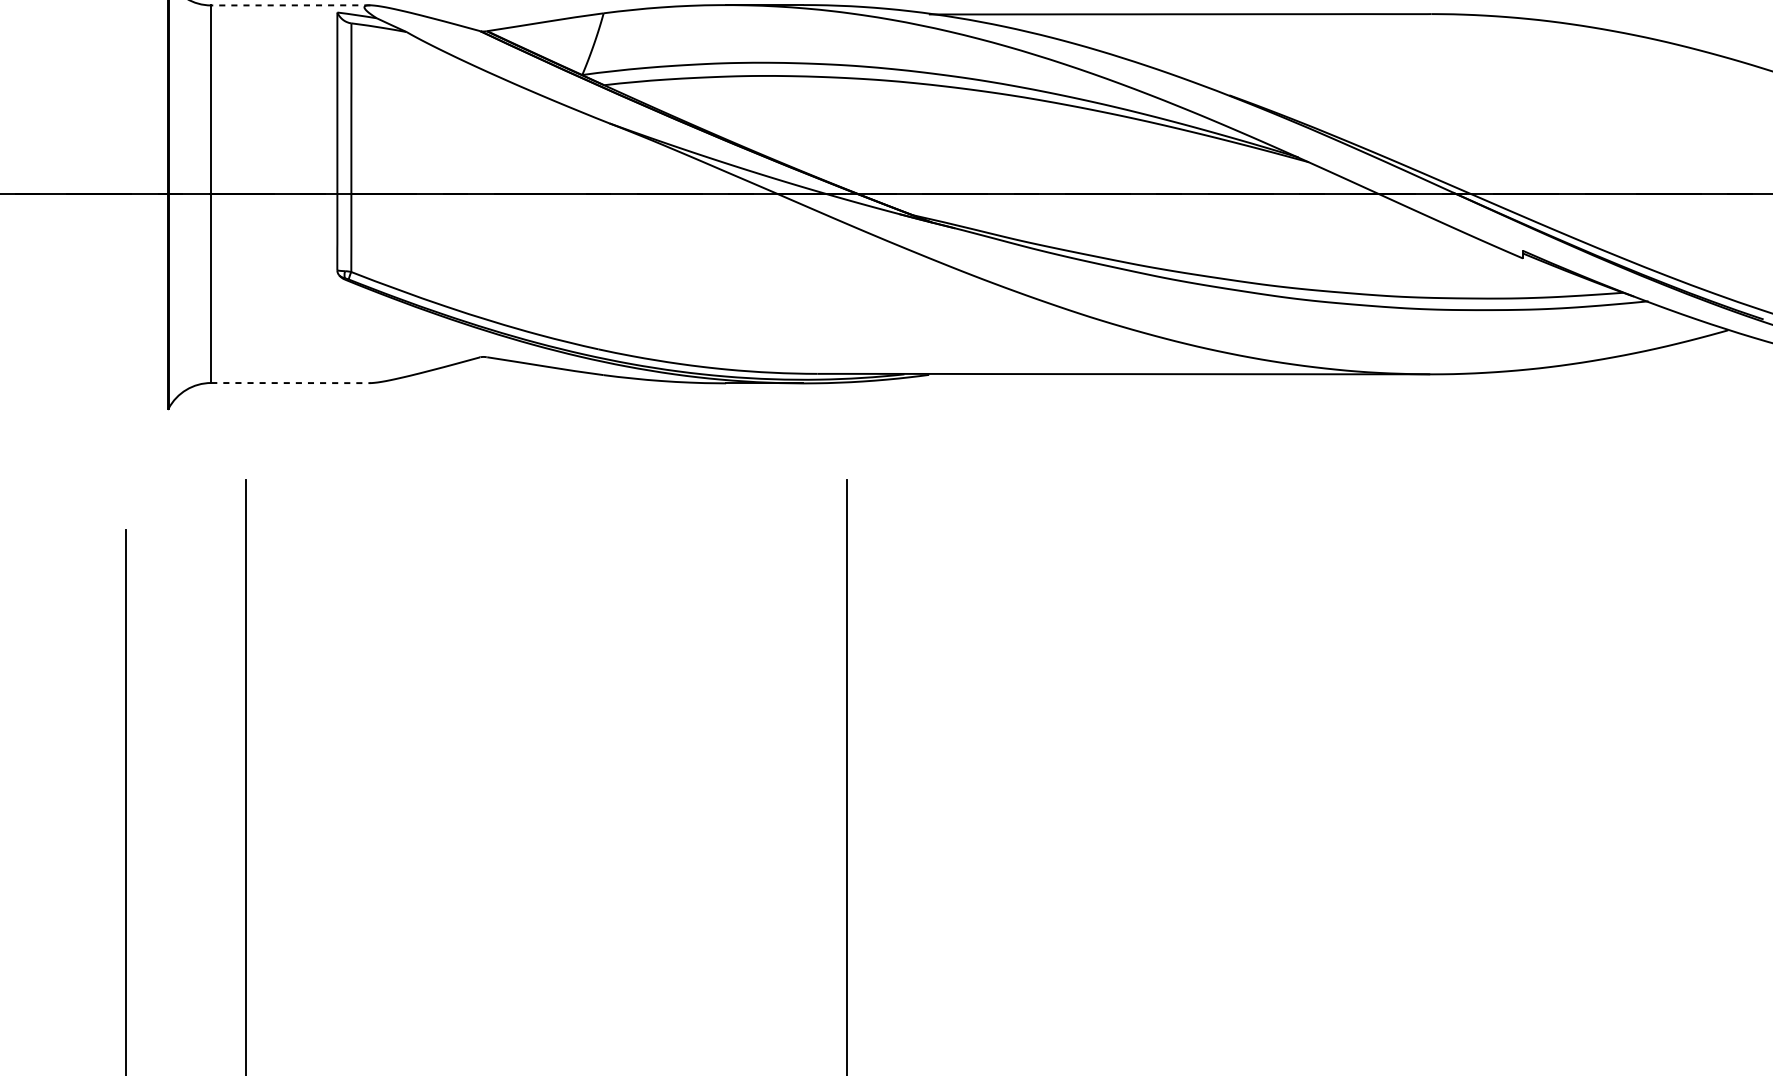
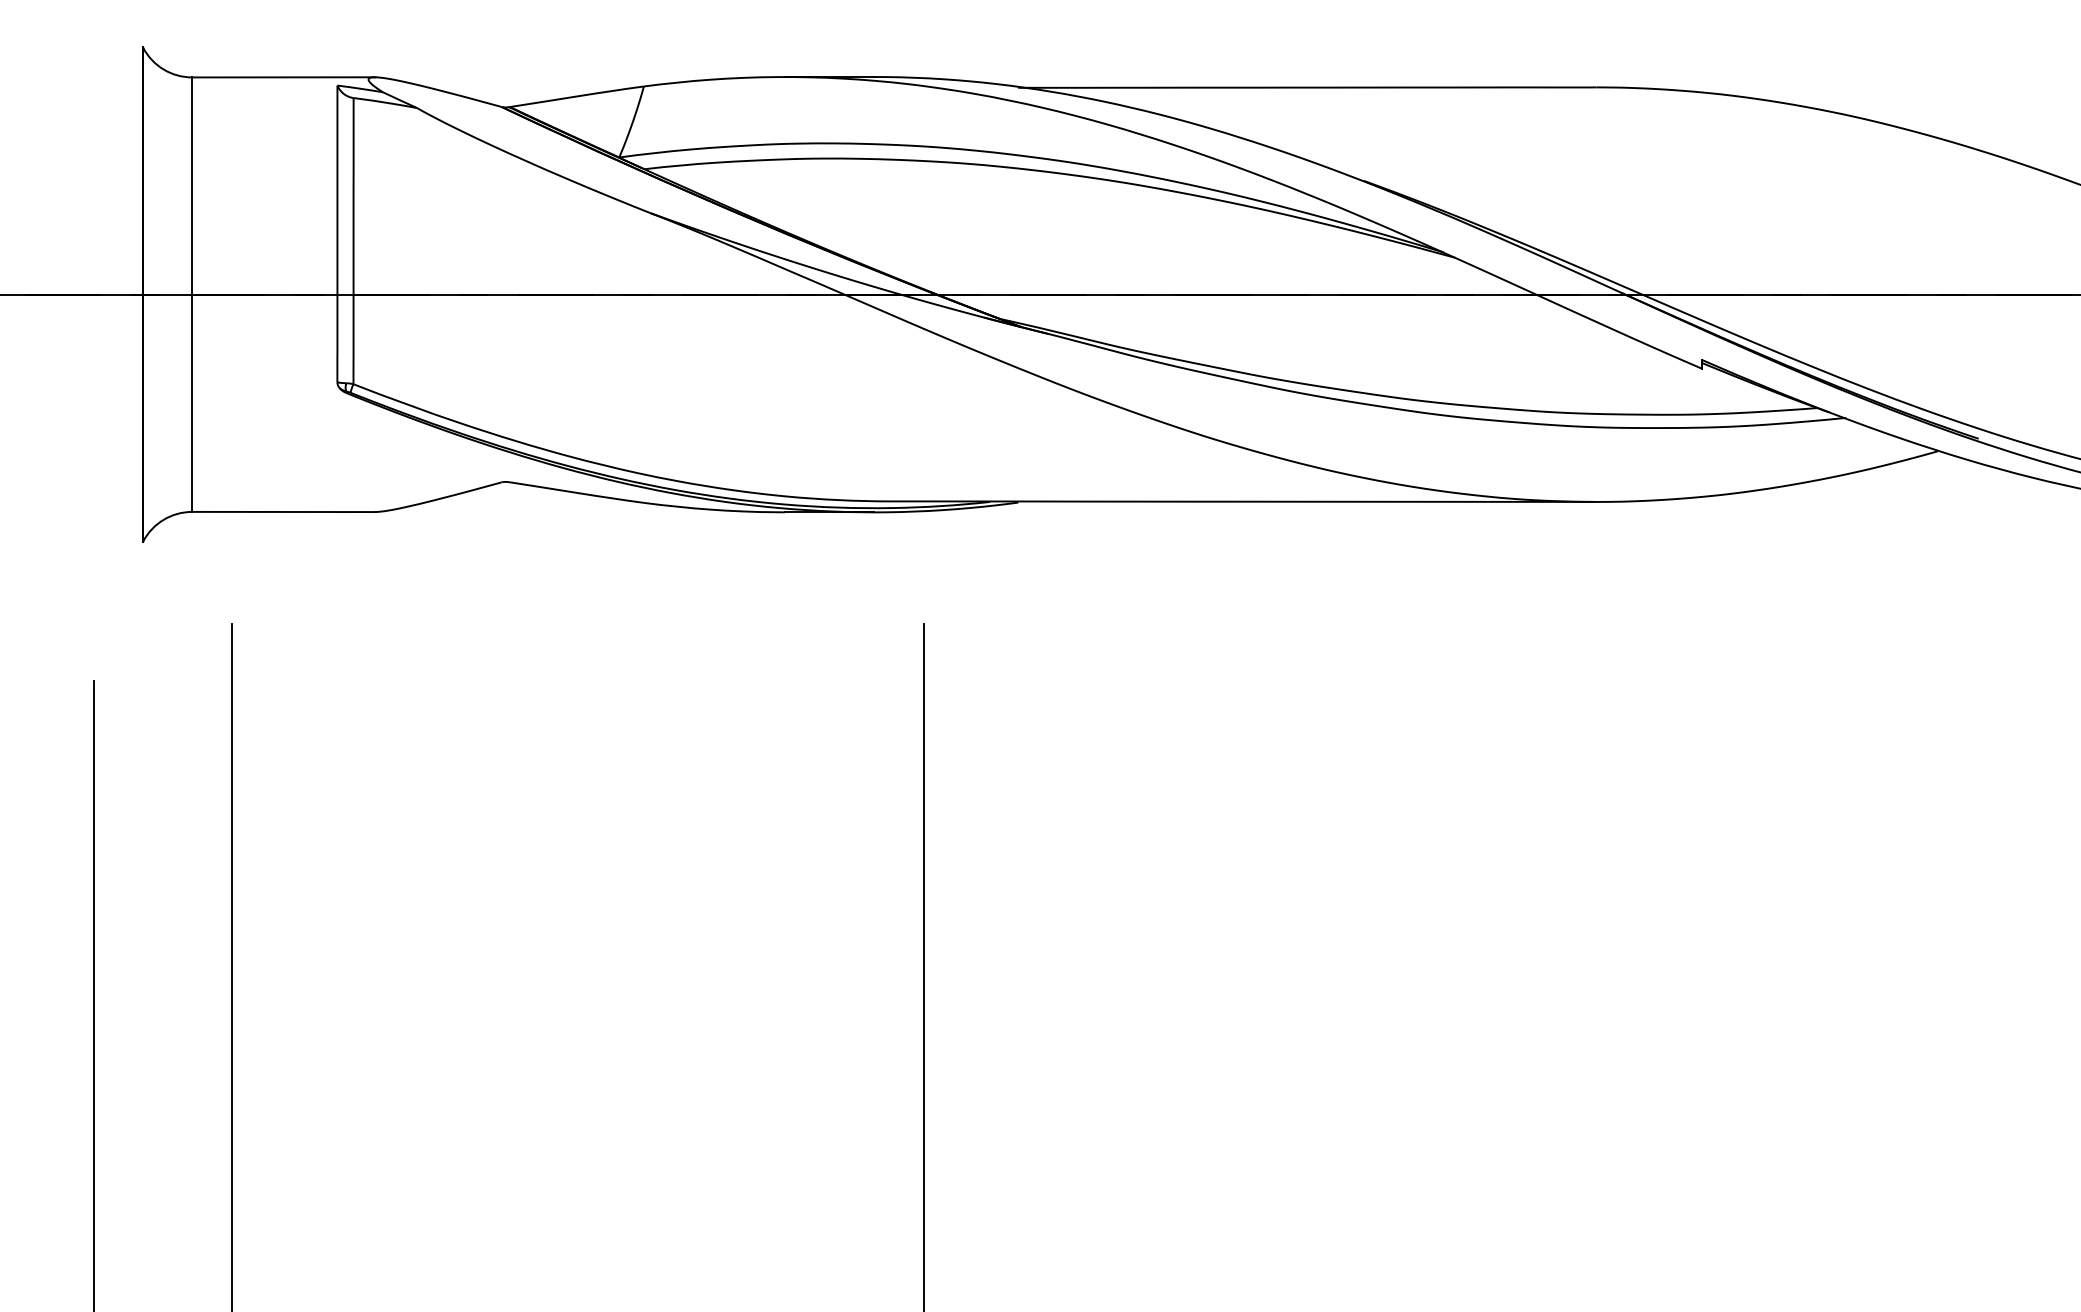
line: (290, 5) -> (283, 77), dashed -> solid
line: (290, 382) -> (283, 511), dashed -> solid

